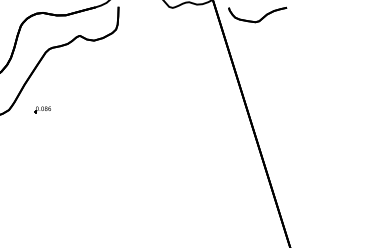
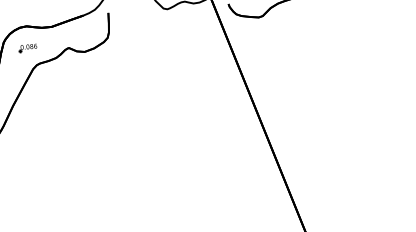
part: (42, 109) -> (27, 47), moved

